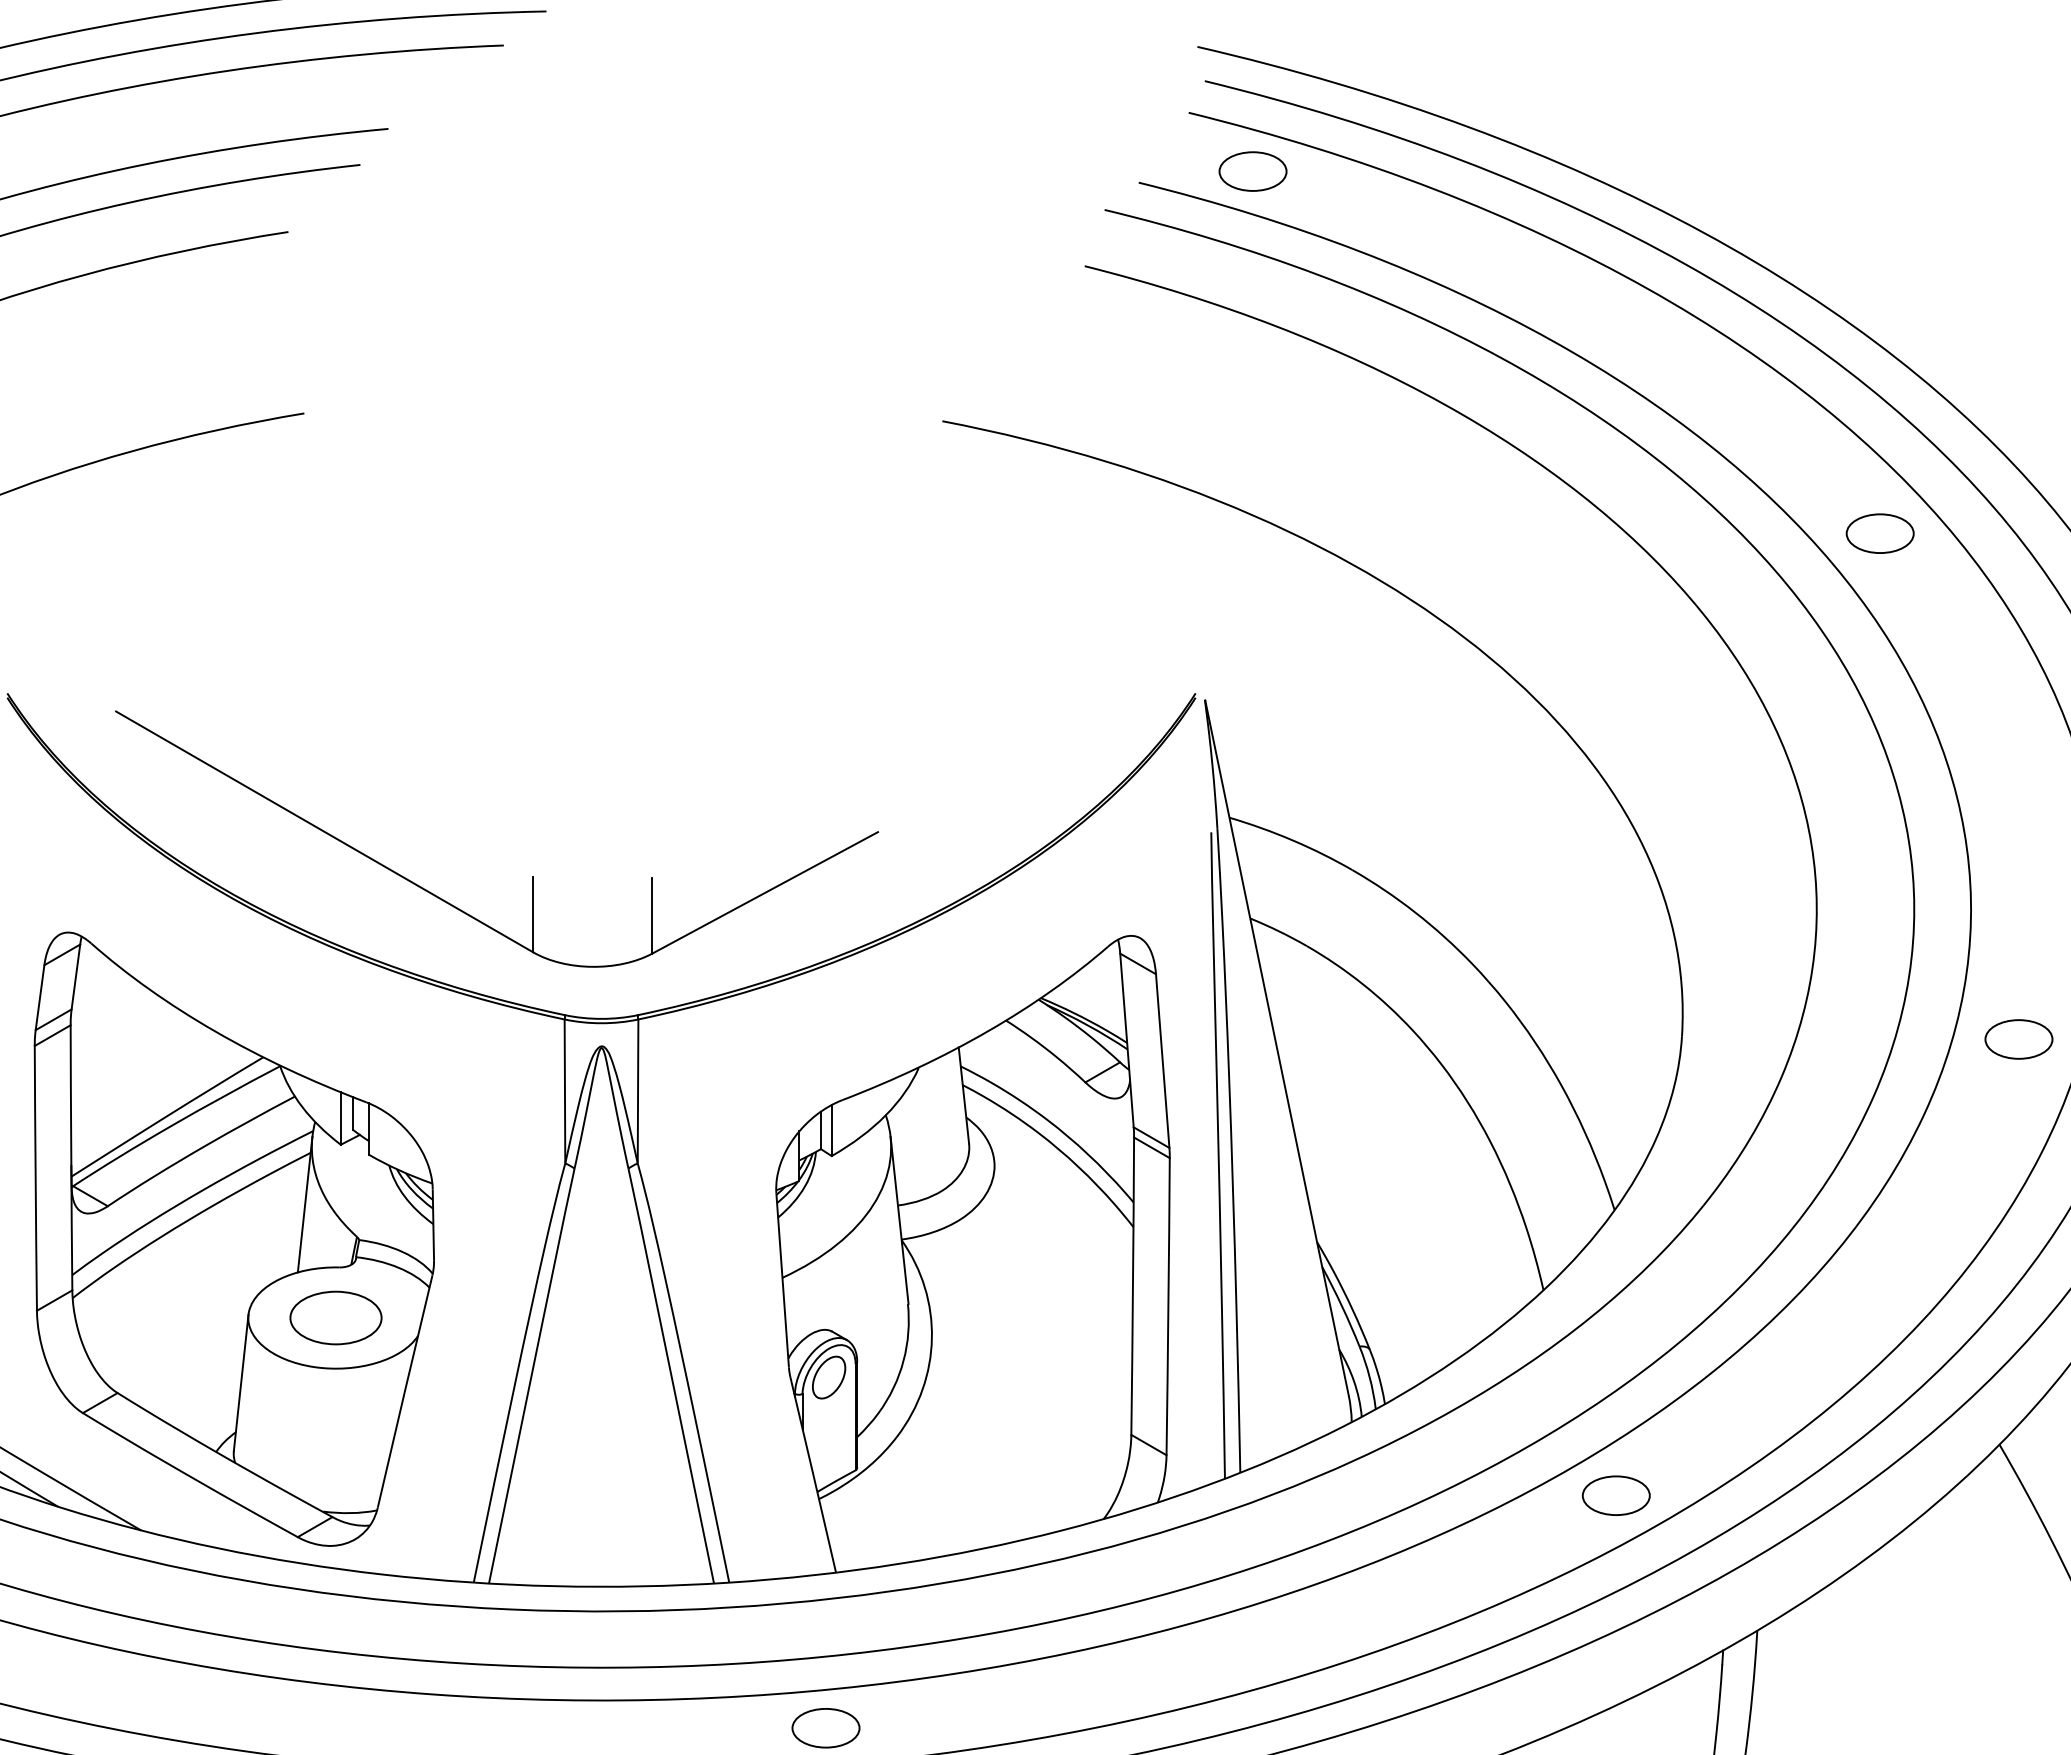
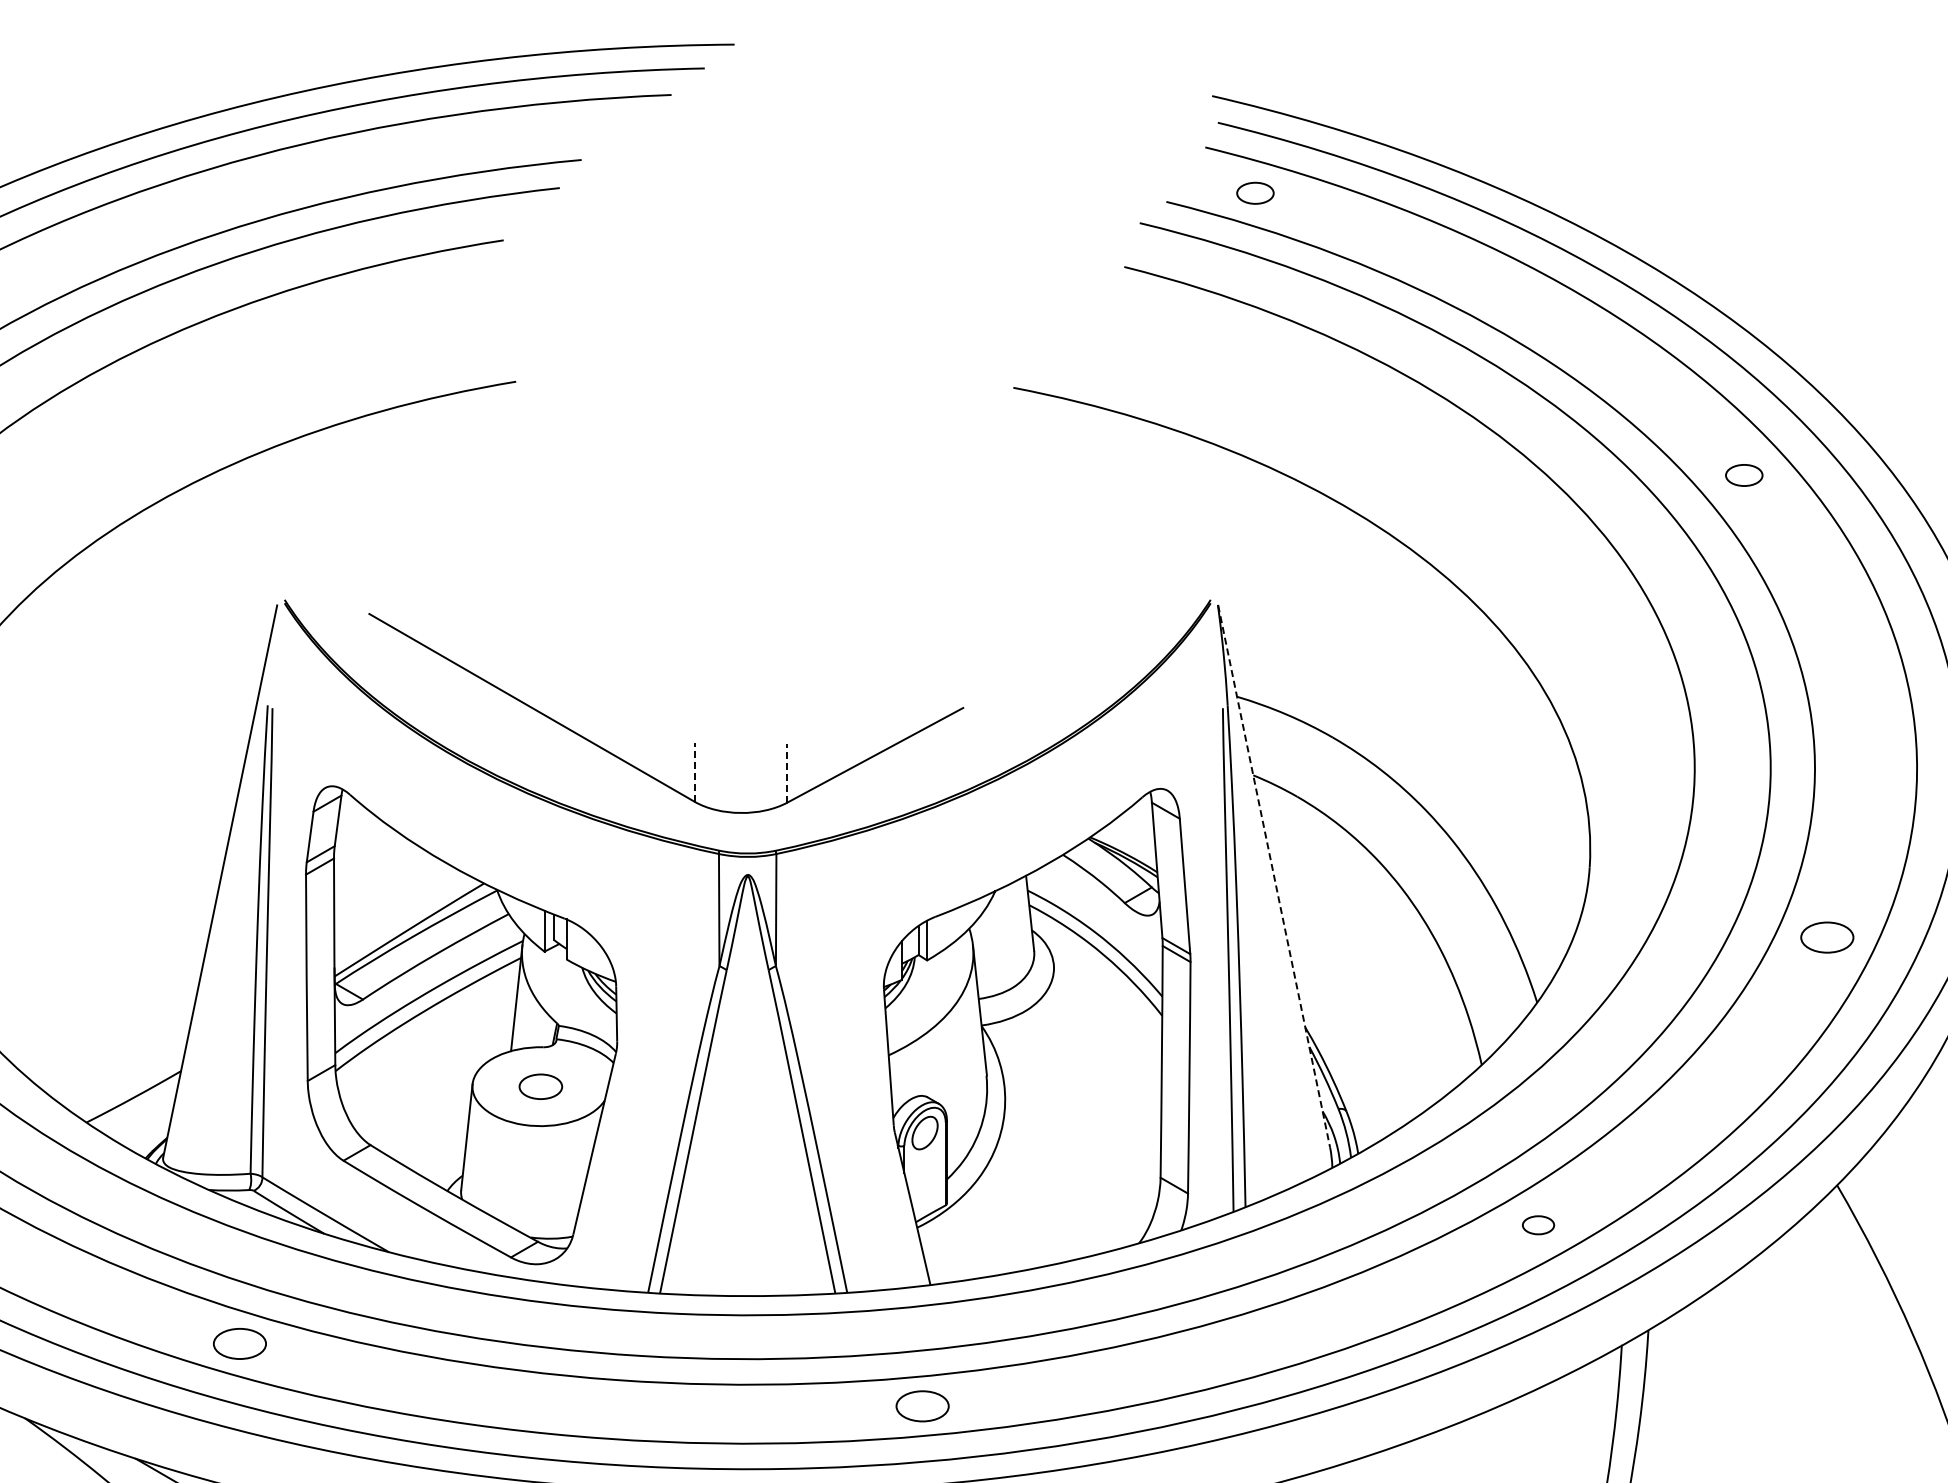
part: (1253, 171) -> (1255, 193), size x0.7
part: (1880, 533) -> (1744, 475), size x0.7
line: (533, 914) -> (694, 772), solid -> dashed
line: (652, 916) -> (787, 773), solid -> dashed
part: (2019, 1039) -> (1827, 937), moved
line: (1277, 1048) -> (1274, 876), solid -> dashed
part: (335, 1317) -> (540, 1086), size x0.6
part: (1616, 1496) -> (1538, 1225), size x0.6

